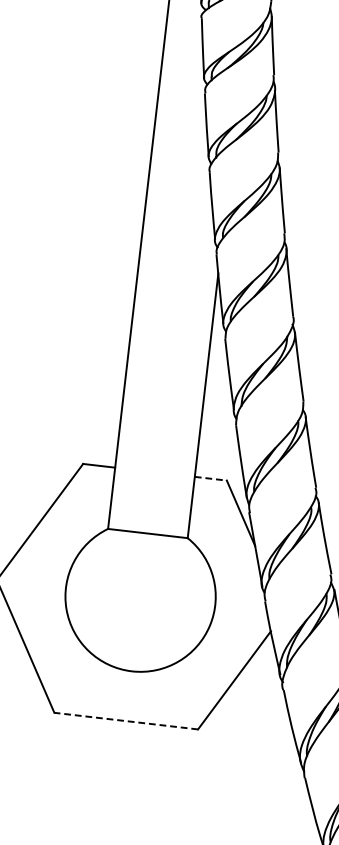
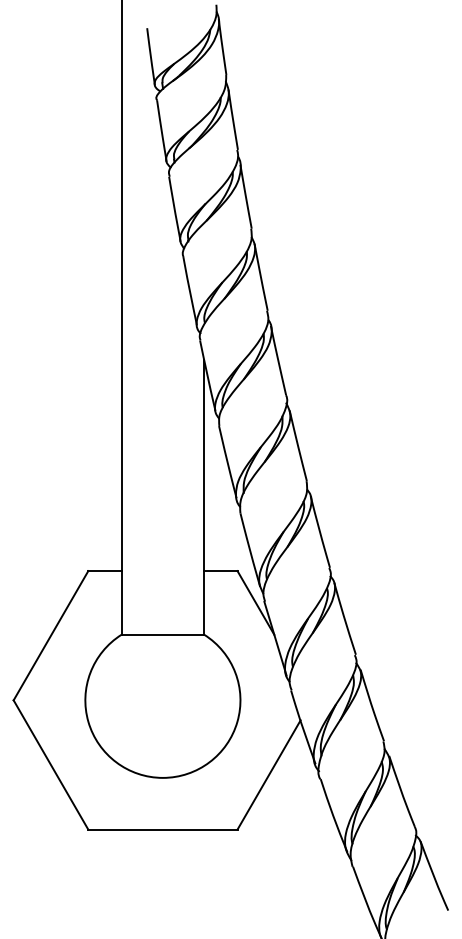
line: (210, 479) -> (220, 571), dashed -> solid
line: (125, 720) -> (162, 829), dashed -> solid

